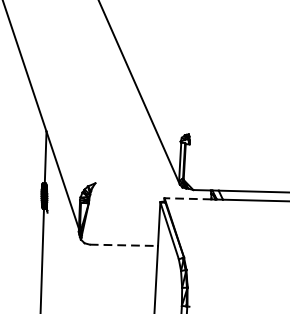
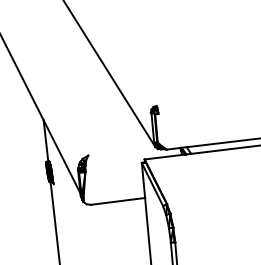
line: (188, 199) -> (163, 157), dashed -> solid
line: (124, 245) -> (118, 201), dashed -> solid

